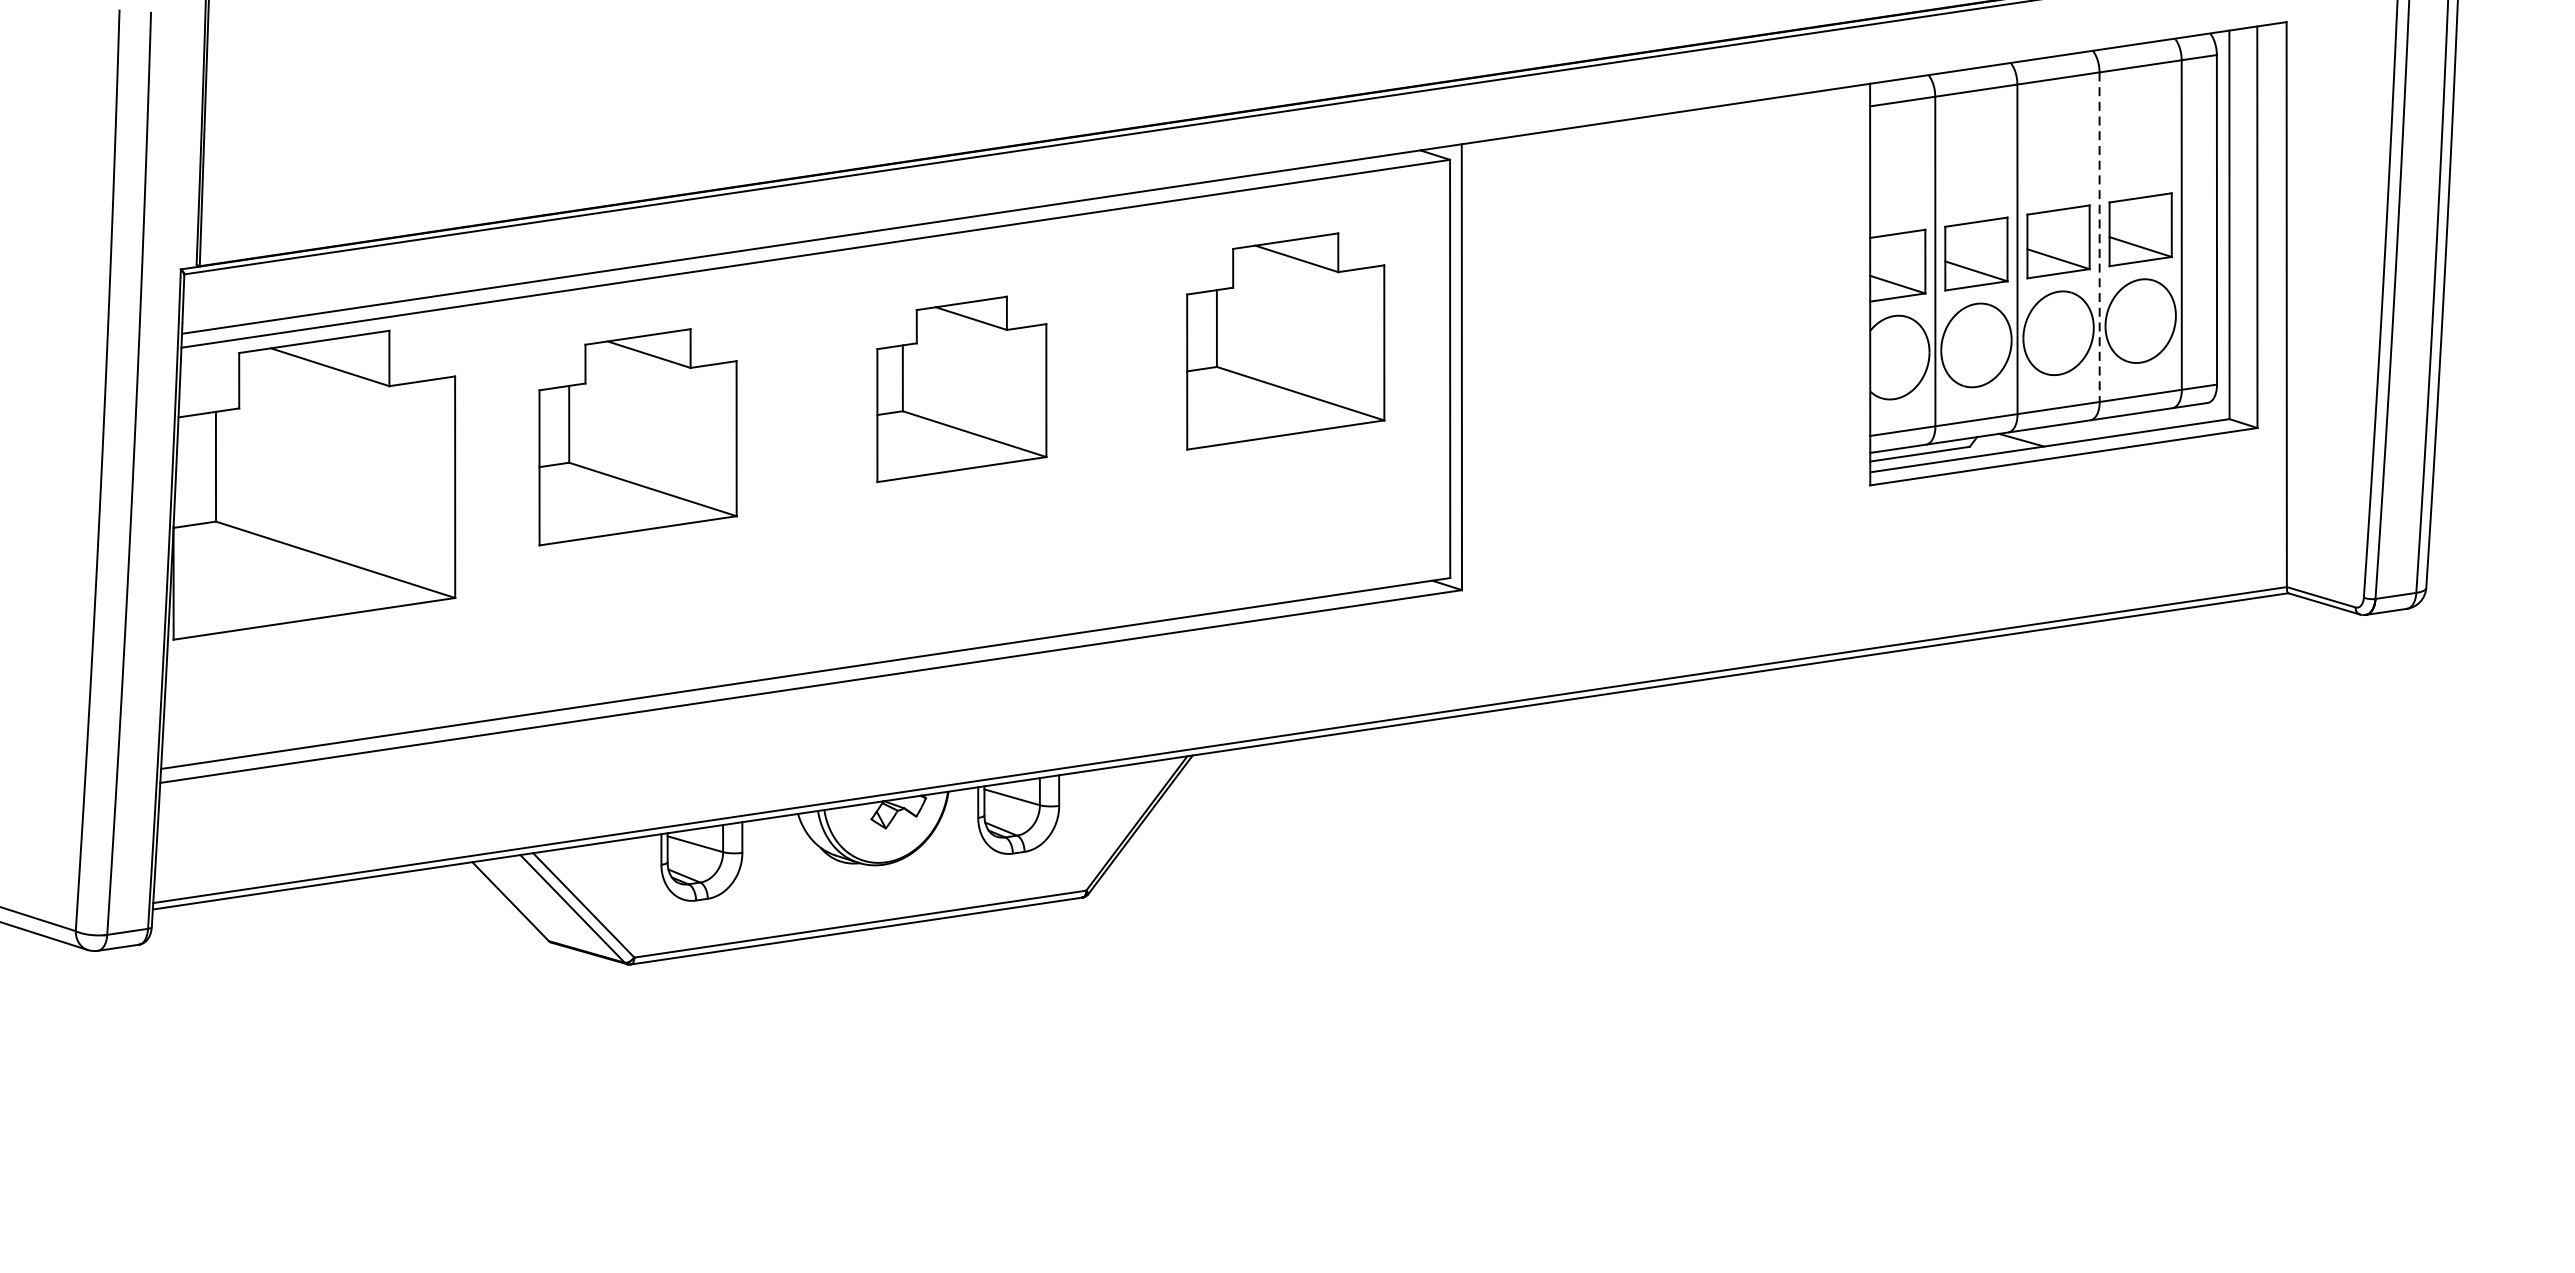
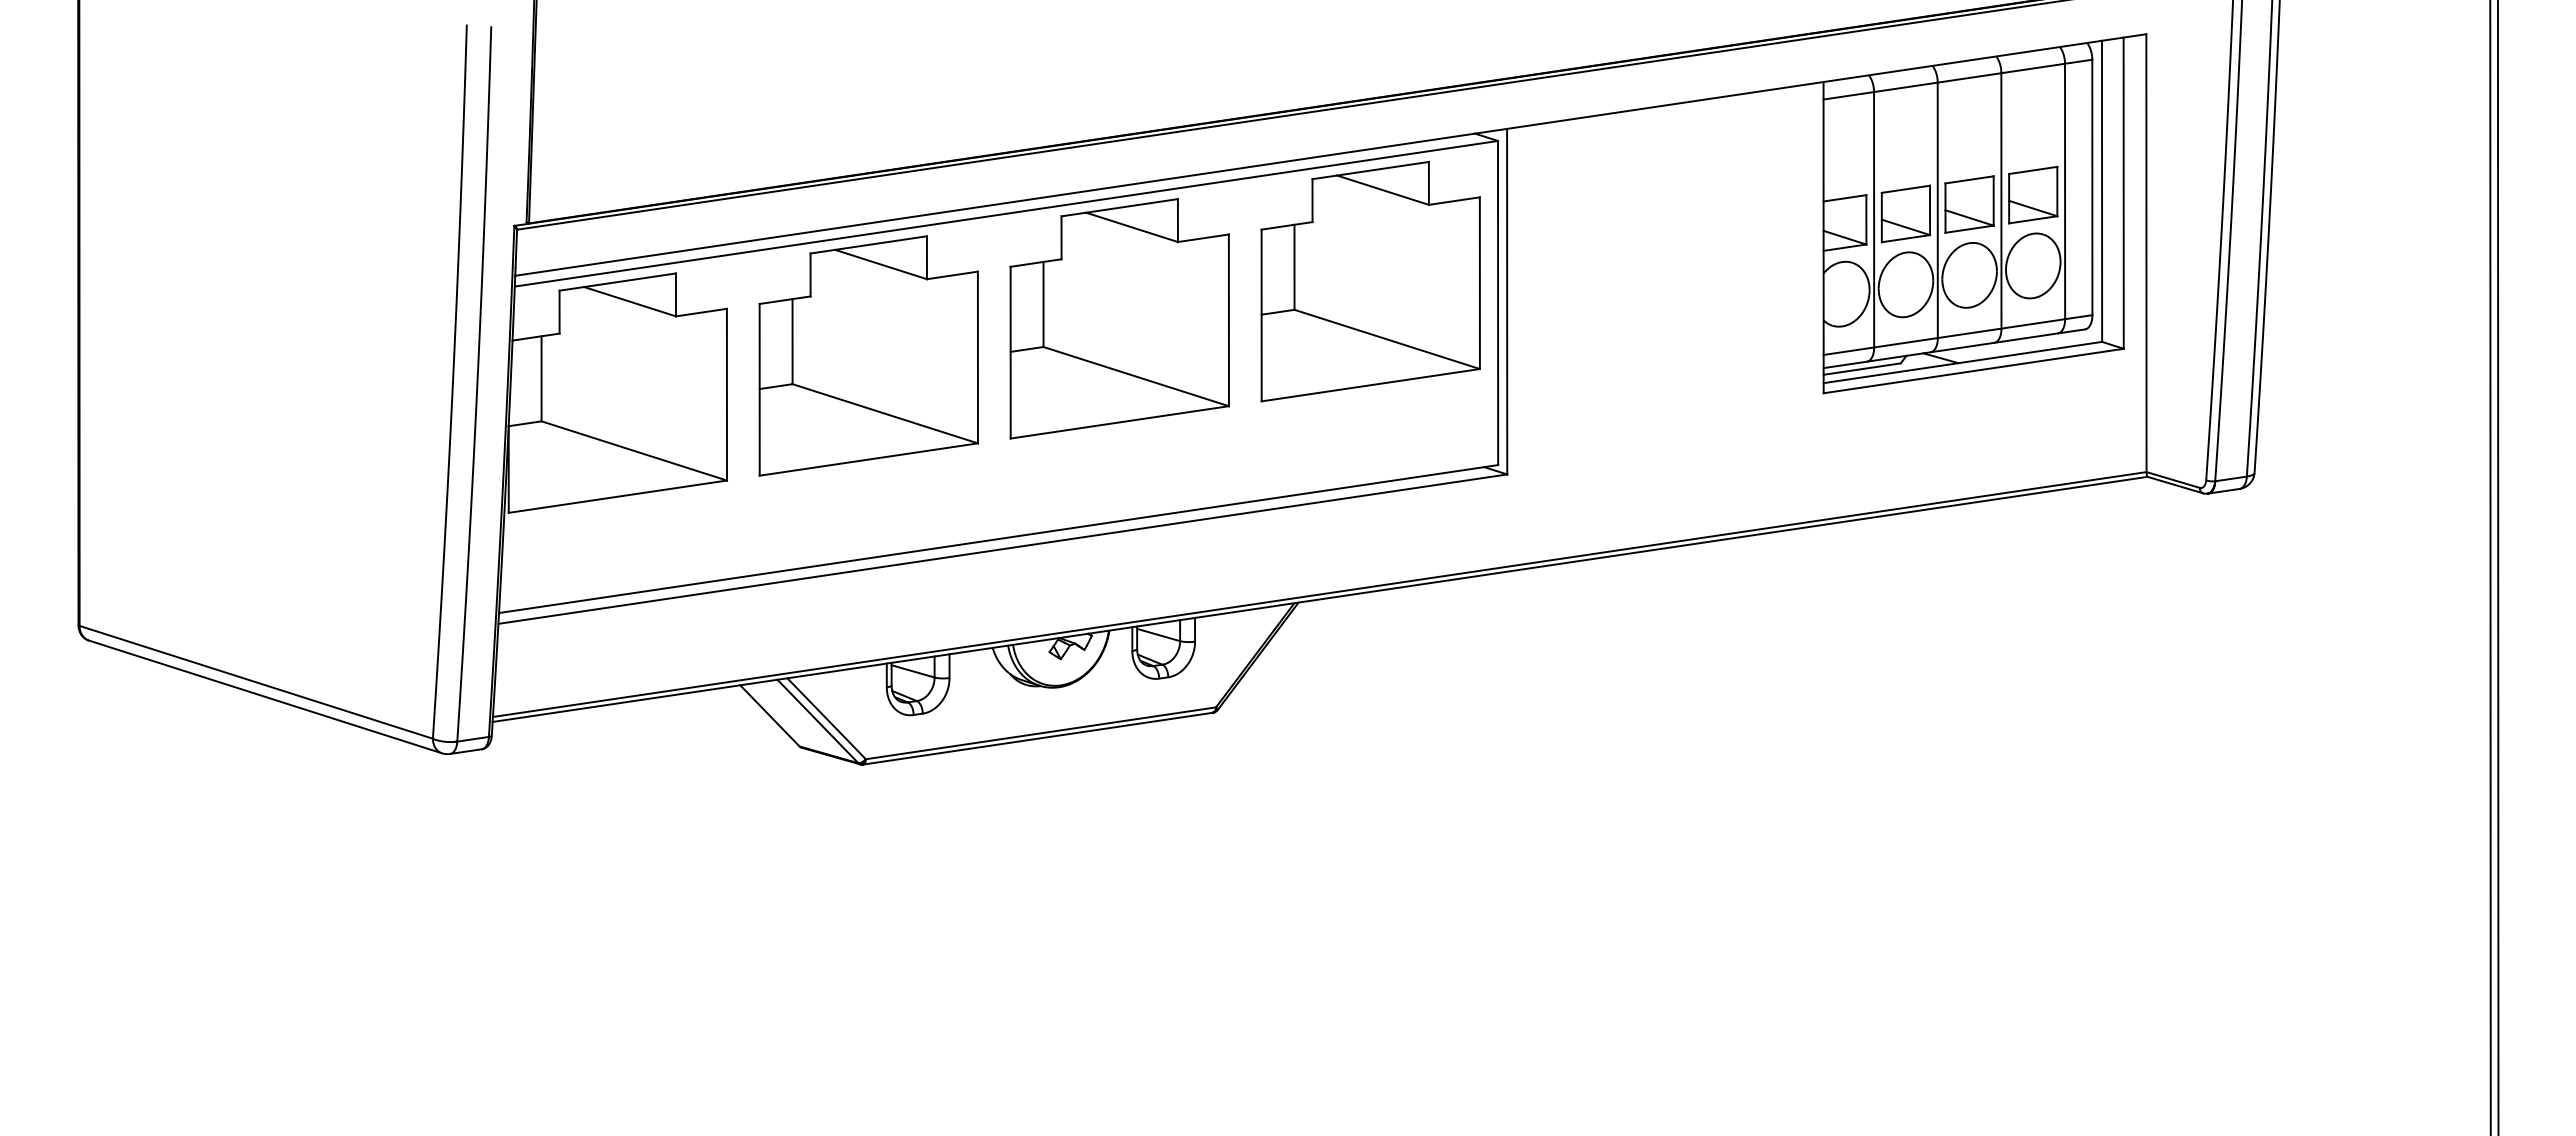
line: (2099, 236) -> (2001, 200), dashed -> solid
part: (1285, 341) -> (1370, 281), size x1.43
part: (961, 388) -> (1119, 318), size x1.67
part: (637, 436) -> (868, 355), size x1.43

